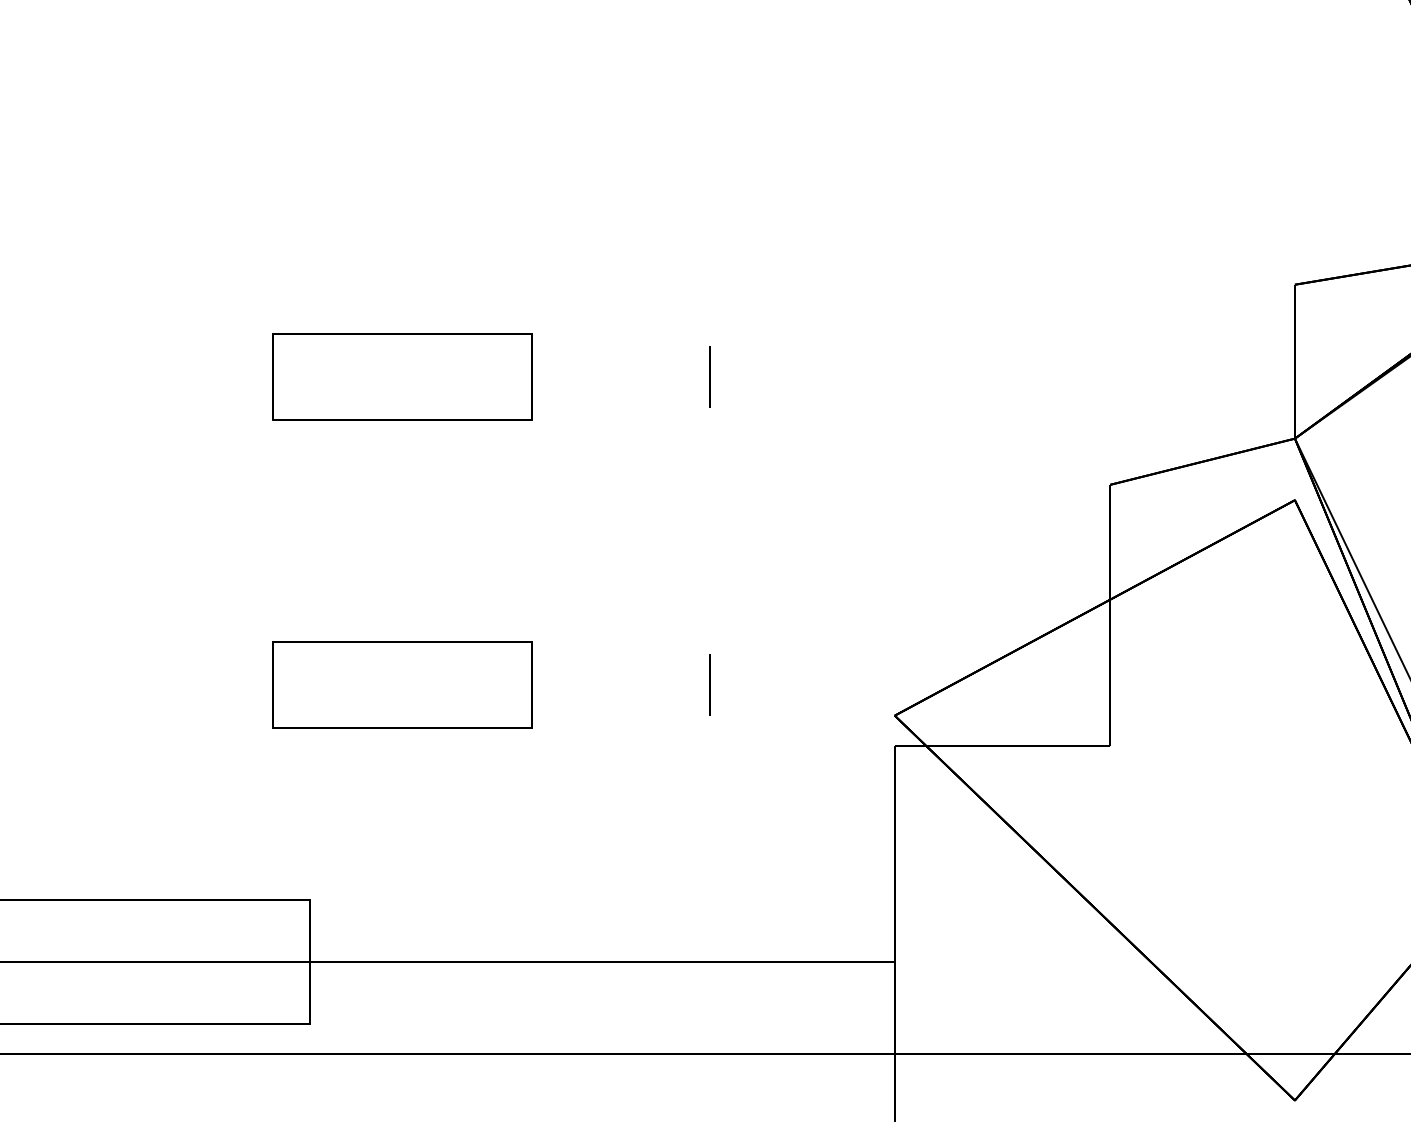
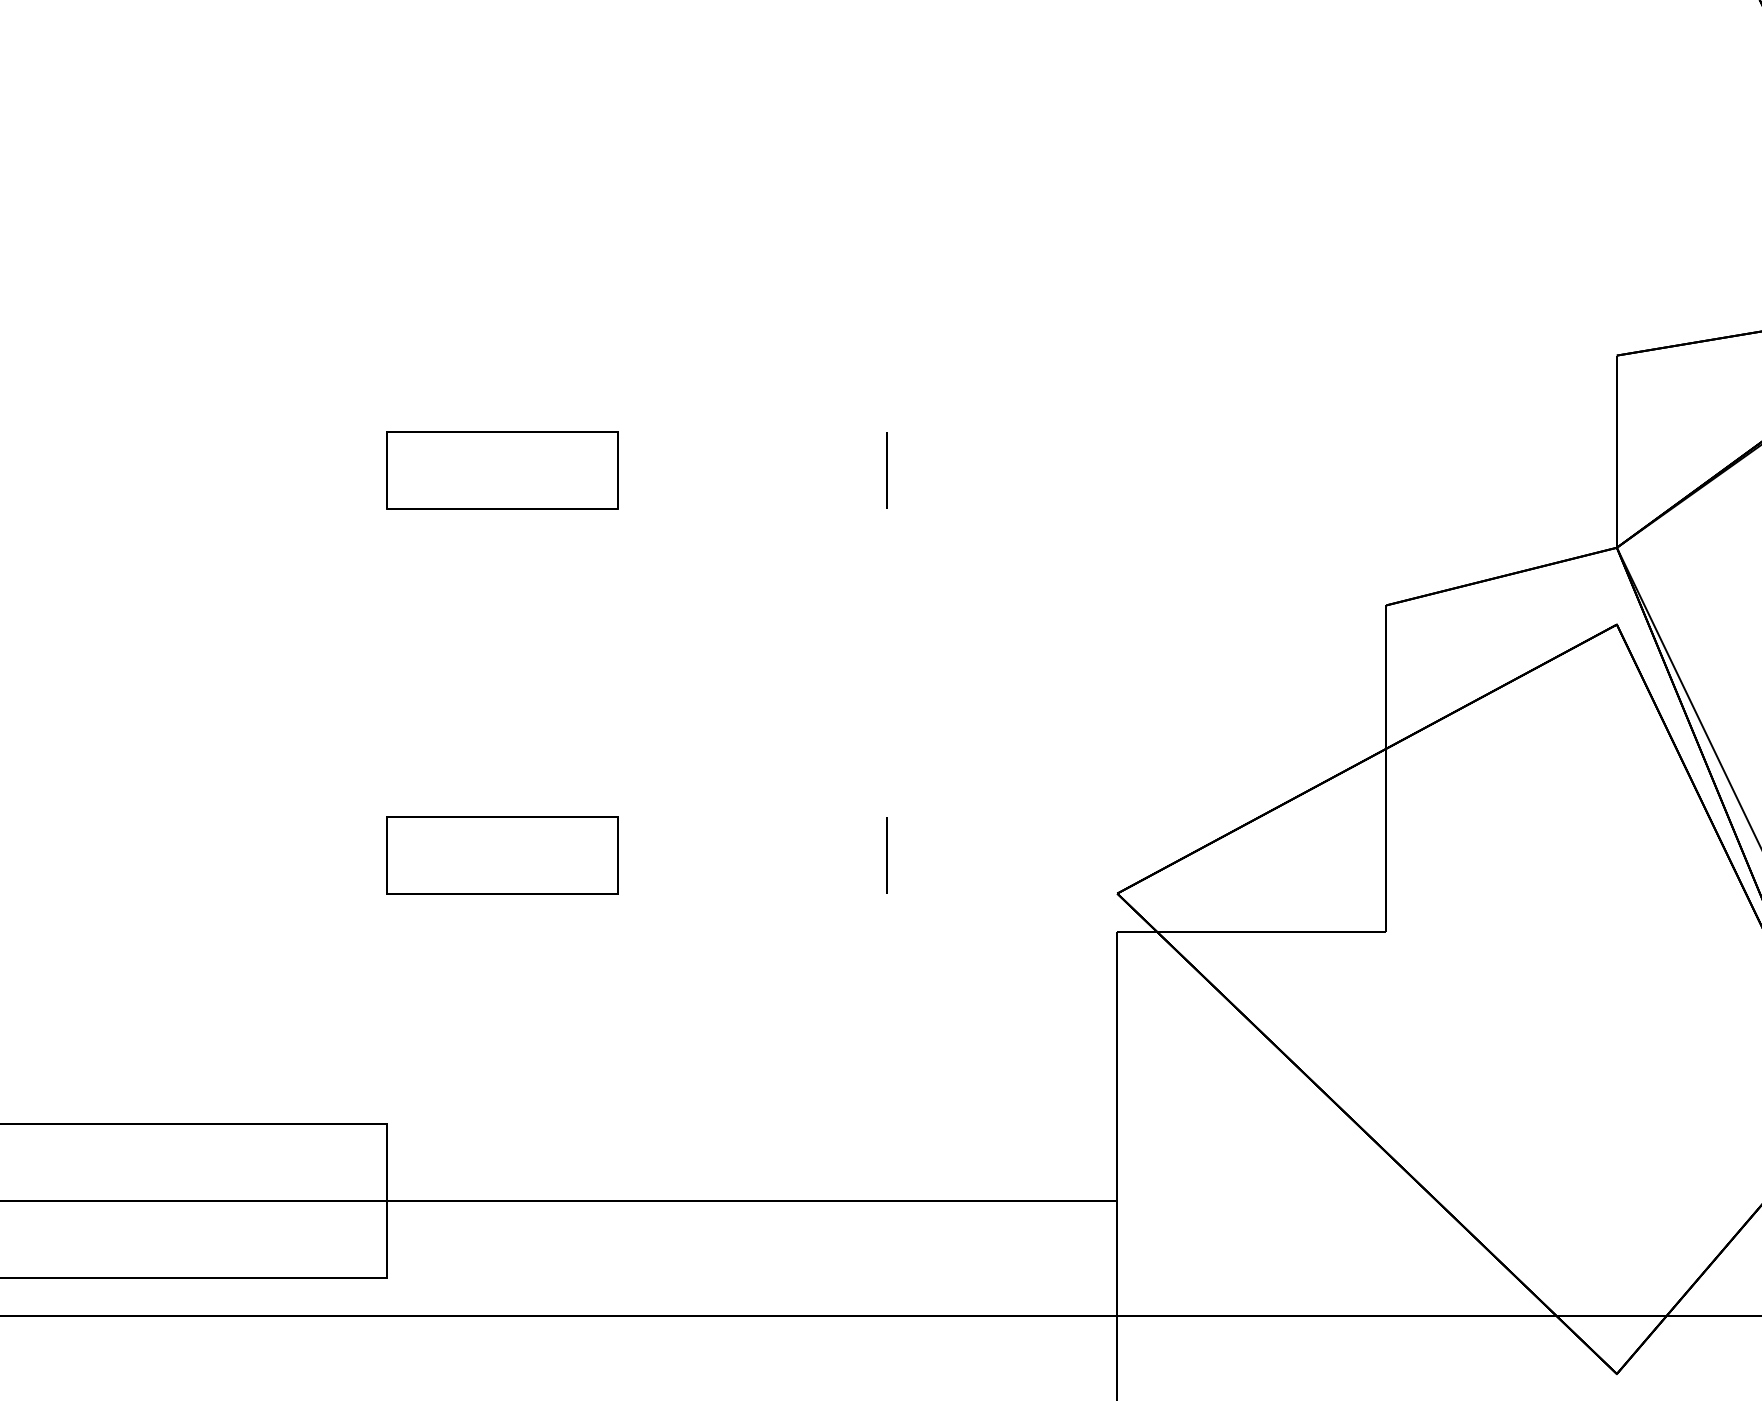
part: (402, 376) -> (502, 470), size x0.71
part: (402, 685) -> (502, 855), size x0.71

